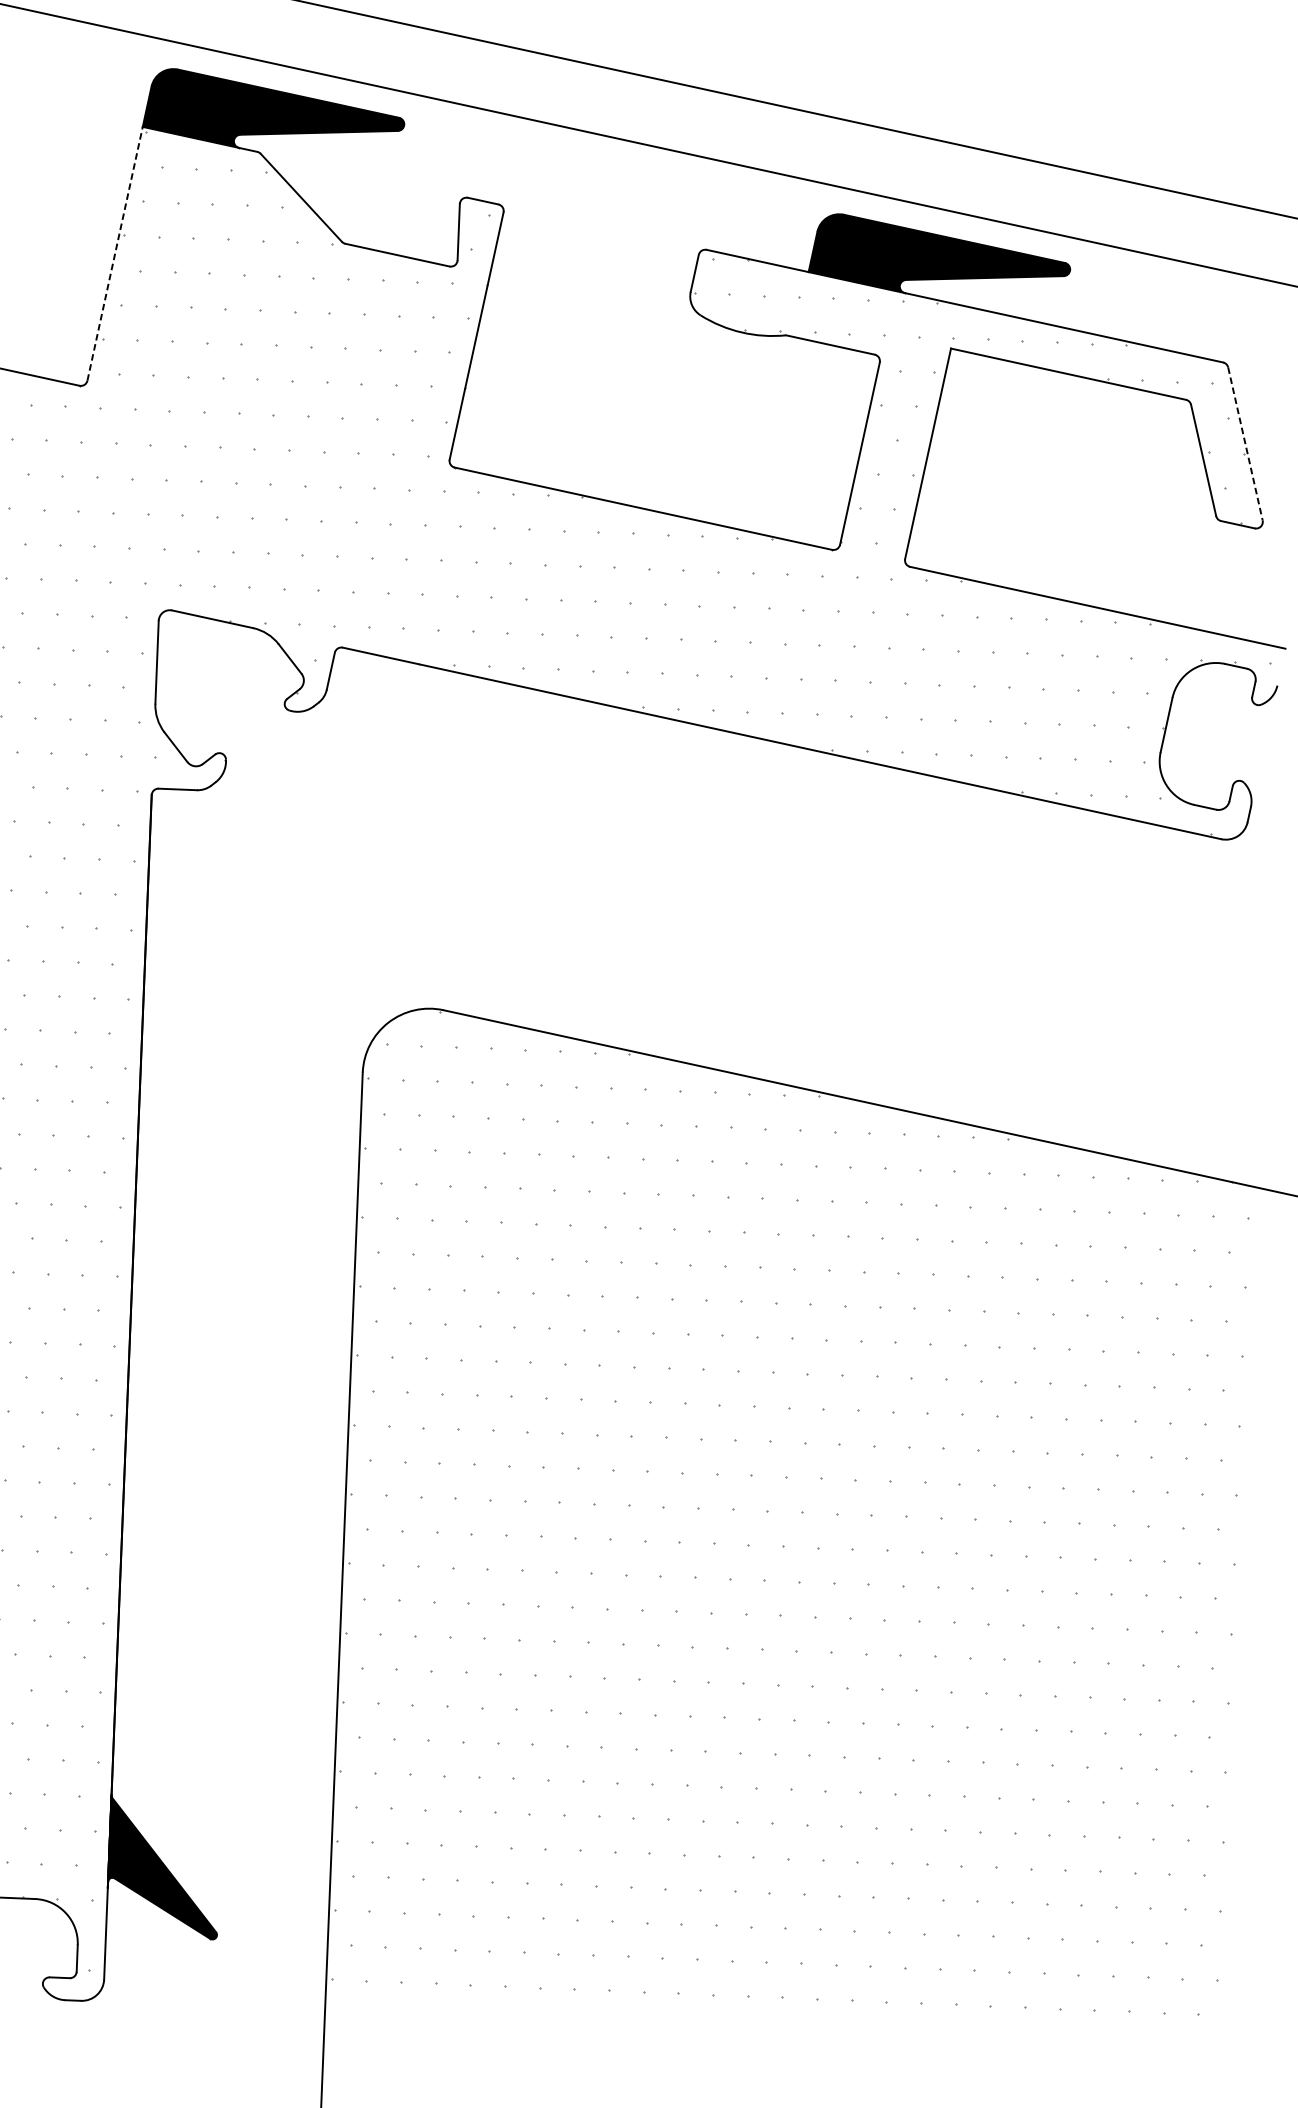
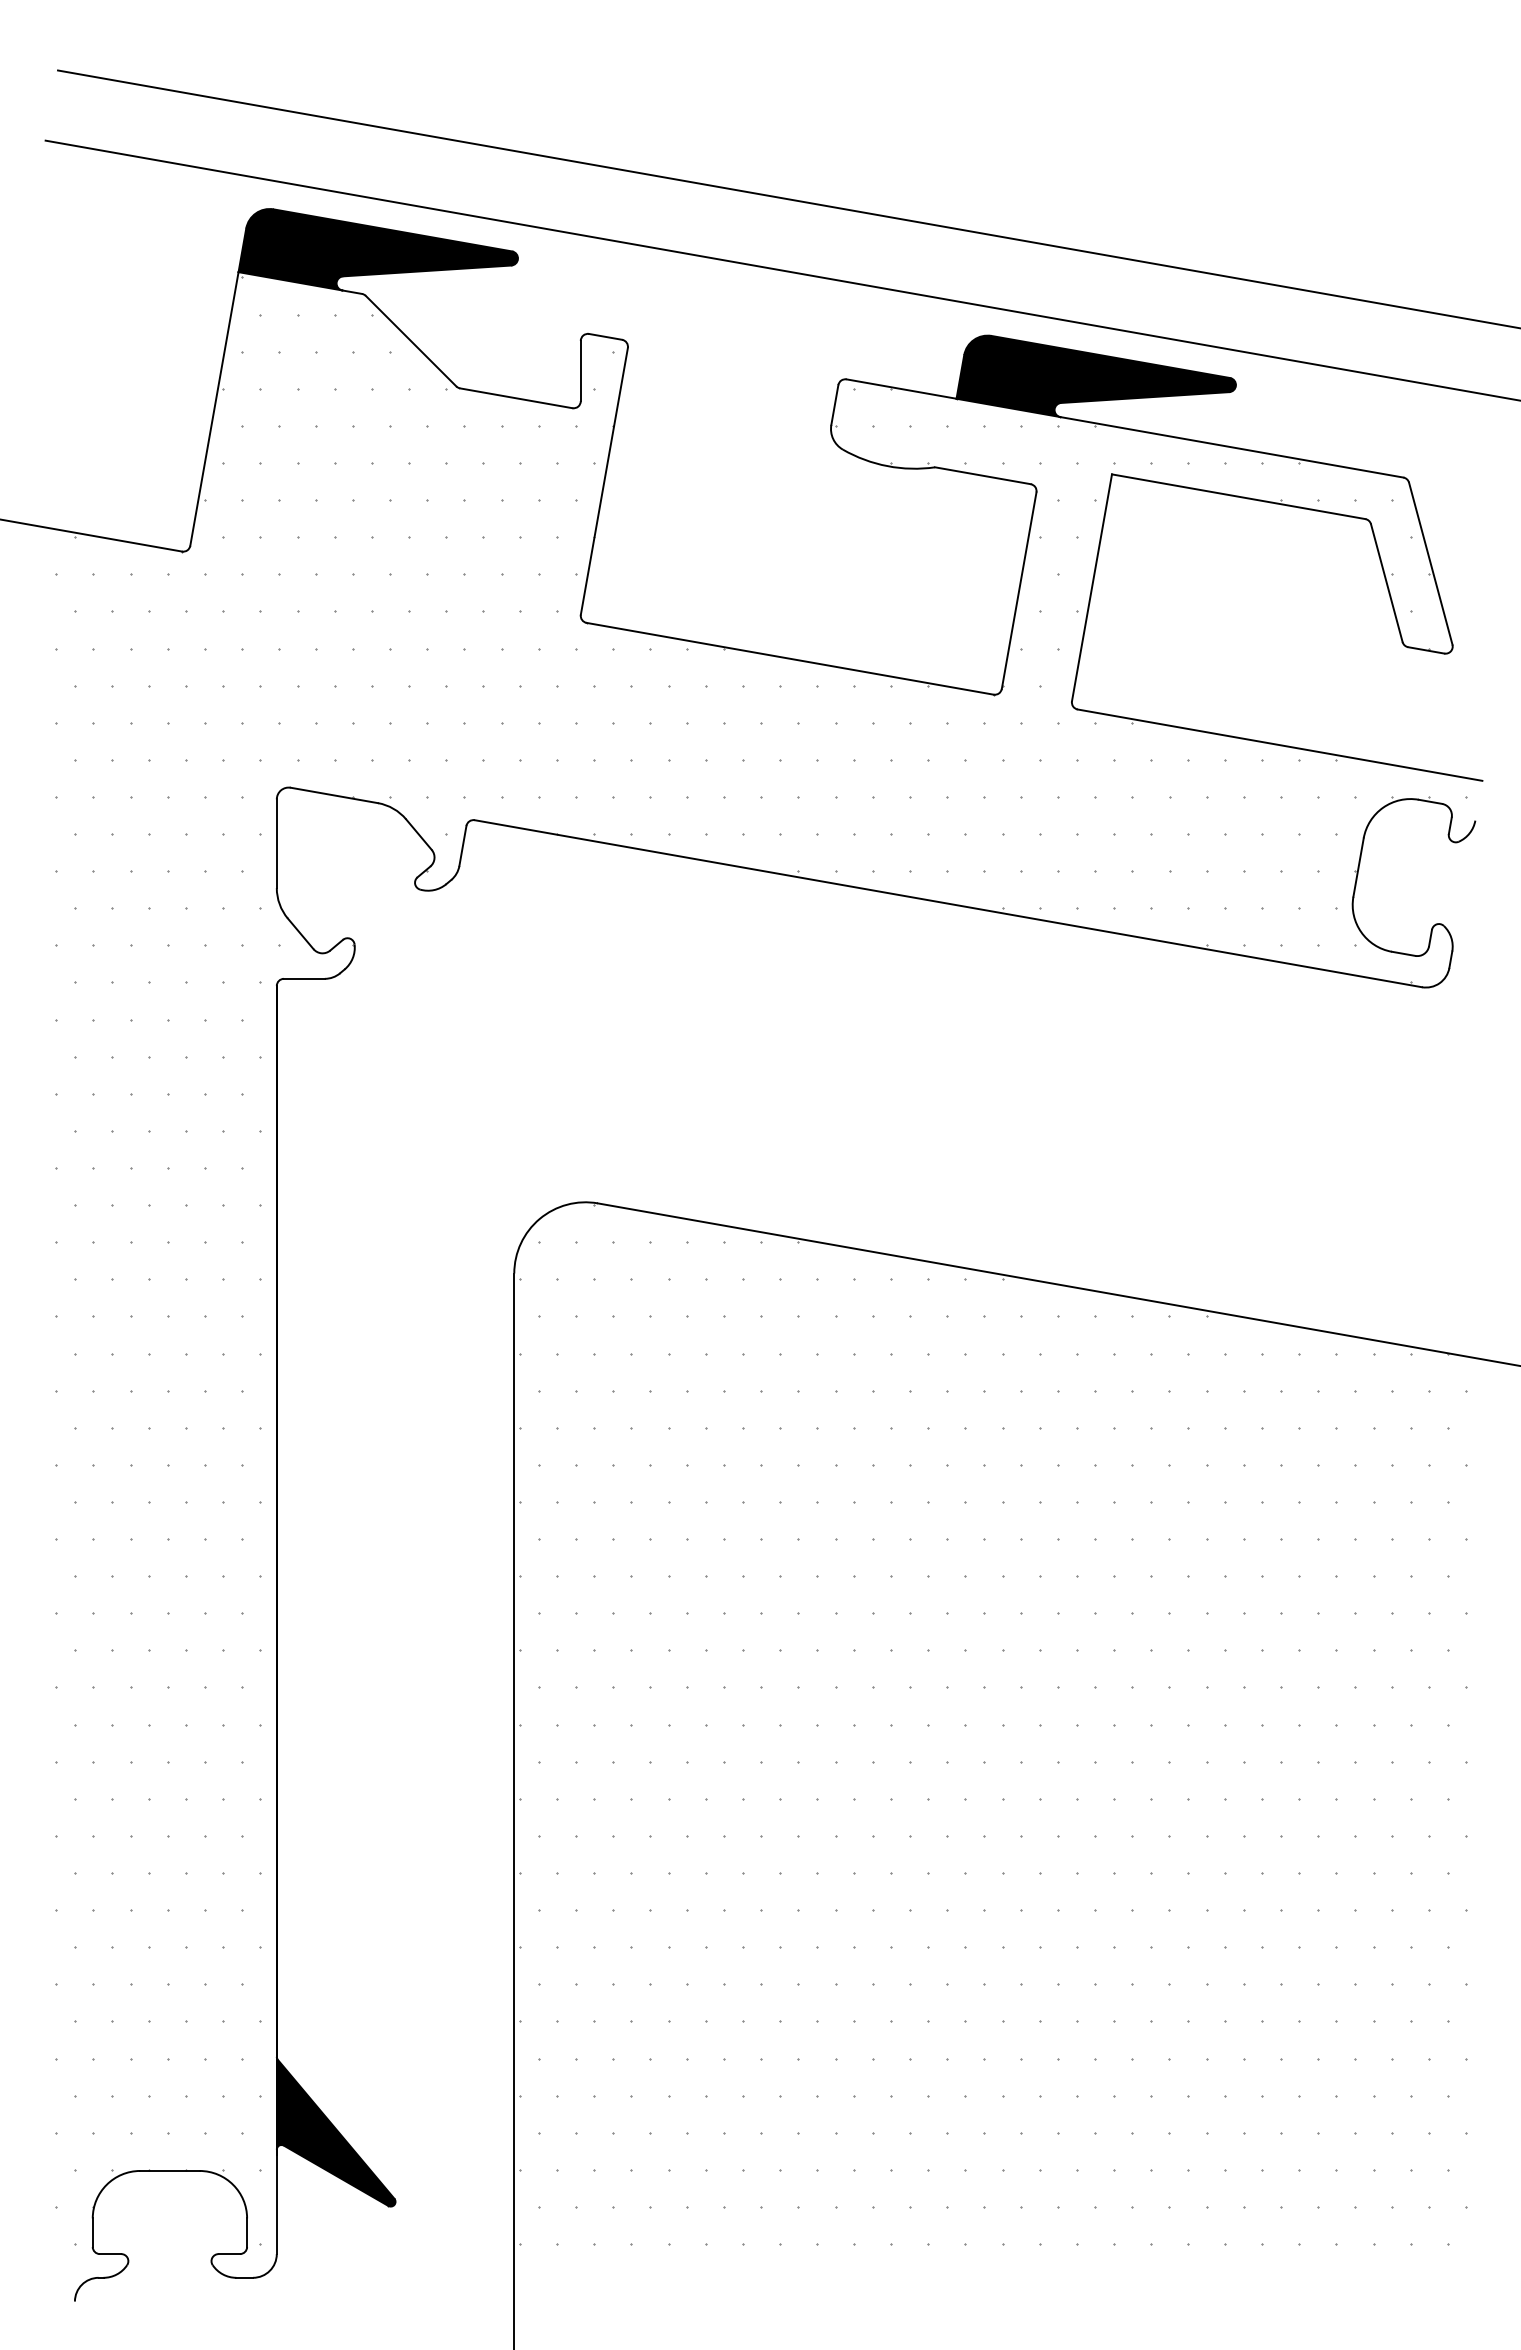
line: (115, 253) -> (214, 408), dashed -> solid
line: (1245, 443) -> (1430, 563), dashed -> solid

